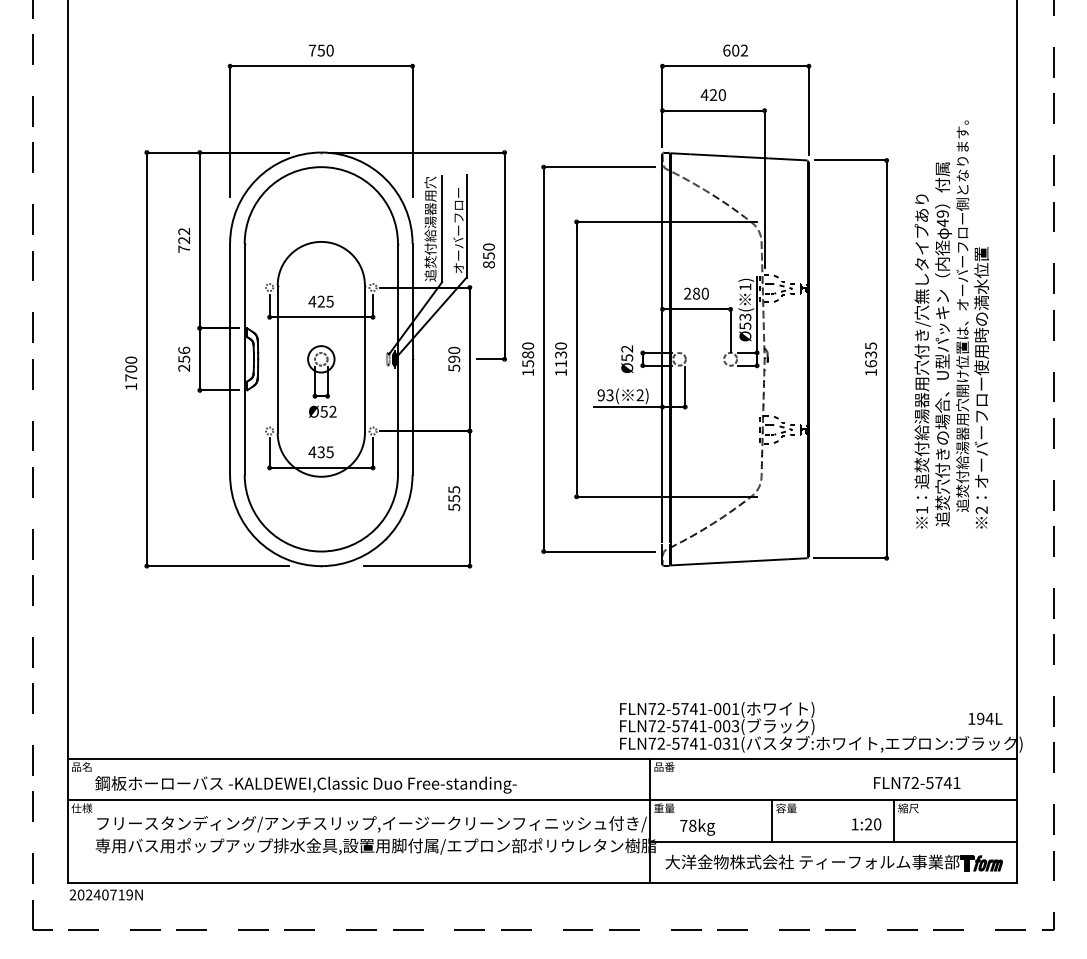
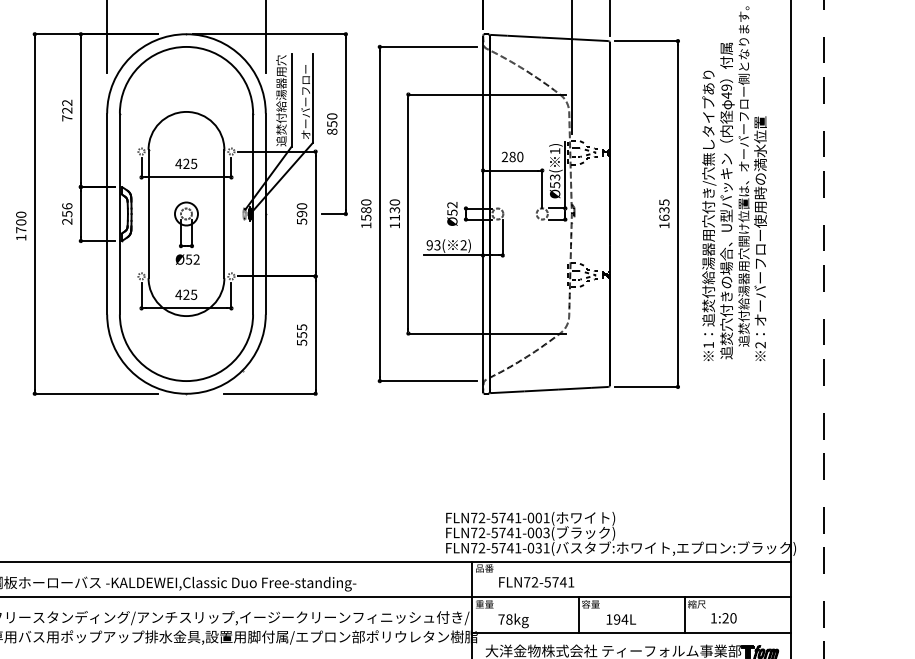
text: (320, 452) -> (185, 294), 435 -> 425
text: (985, 718) -> (621, 619), moved
text: (917, 783) -> (536, 582), moved
text: (866, 824) -> (723, 618), moved

